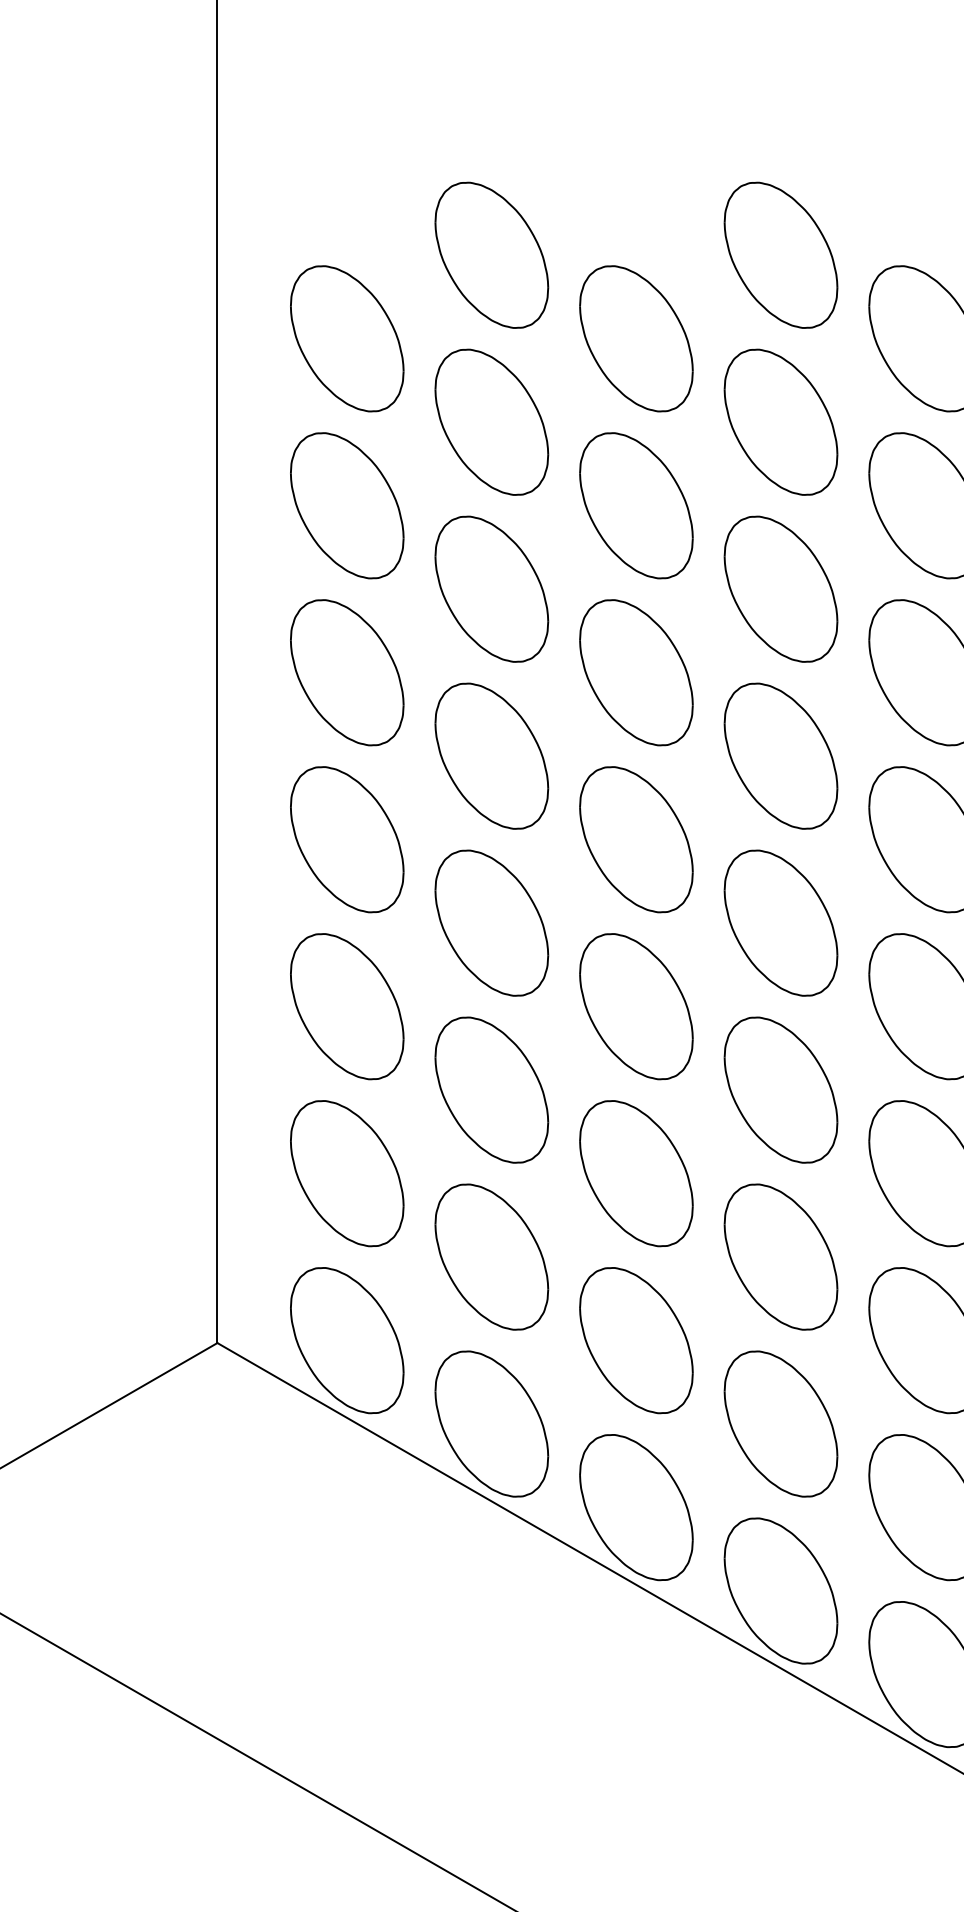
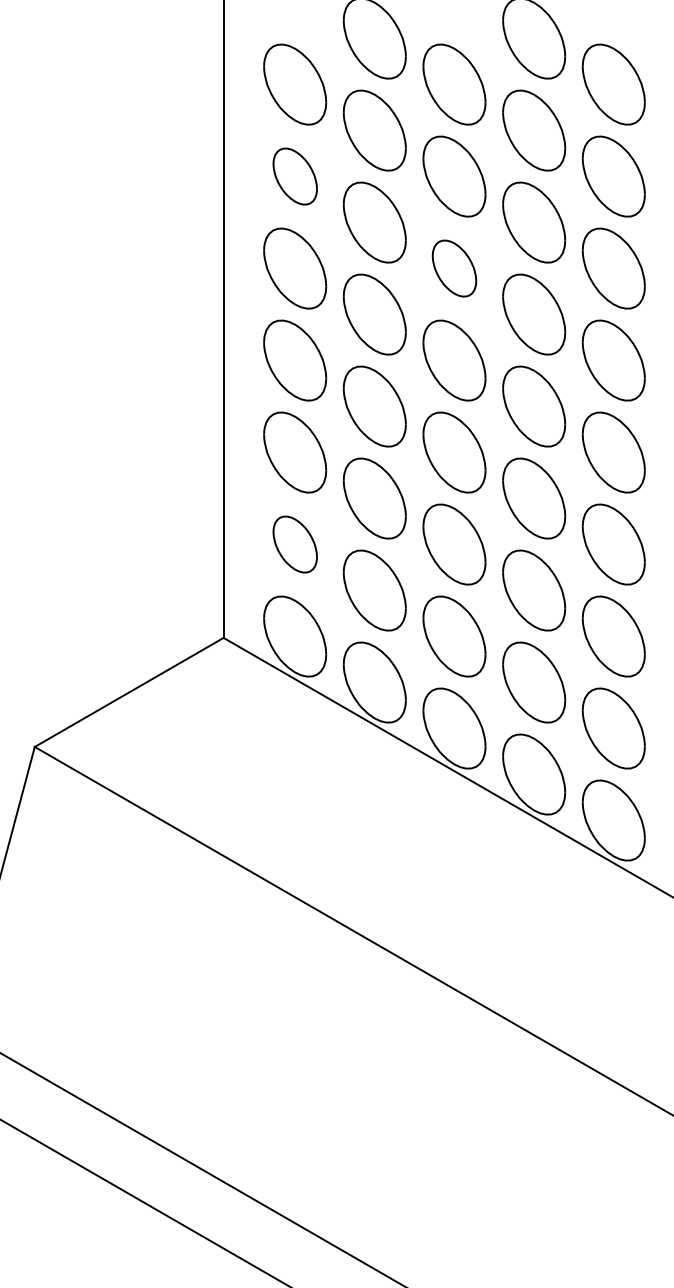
part: (347, 505) -> (295, 176), size x0.7
part: (636, 672) -> (454, 268), size x0.7
part: (347, 1173) -> (295, 544), size x0.7

